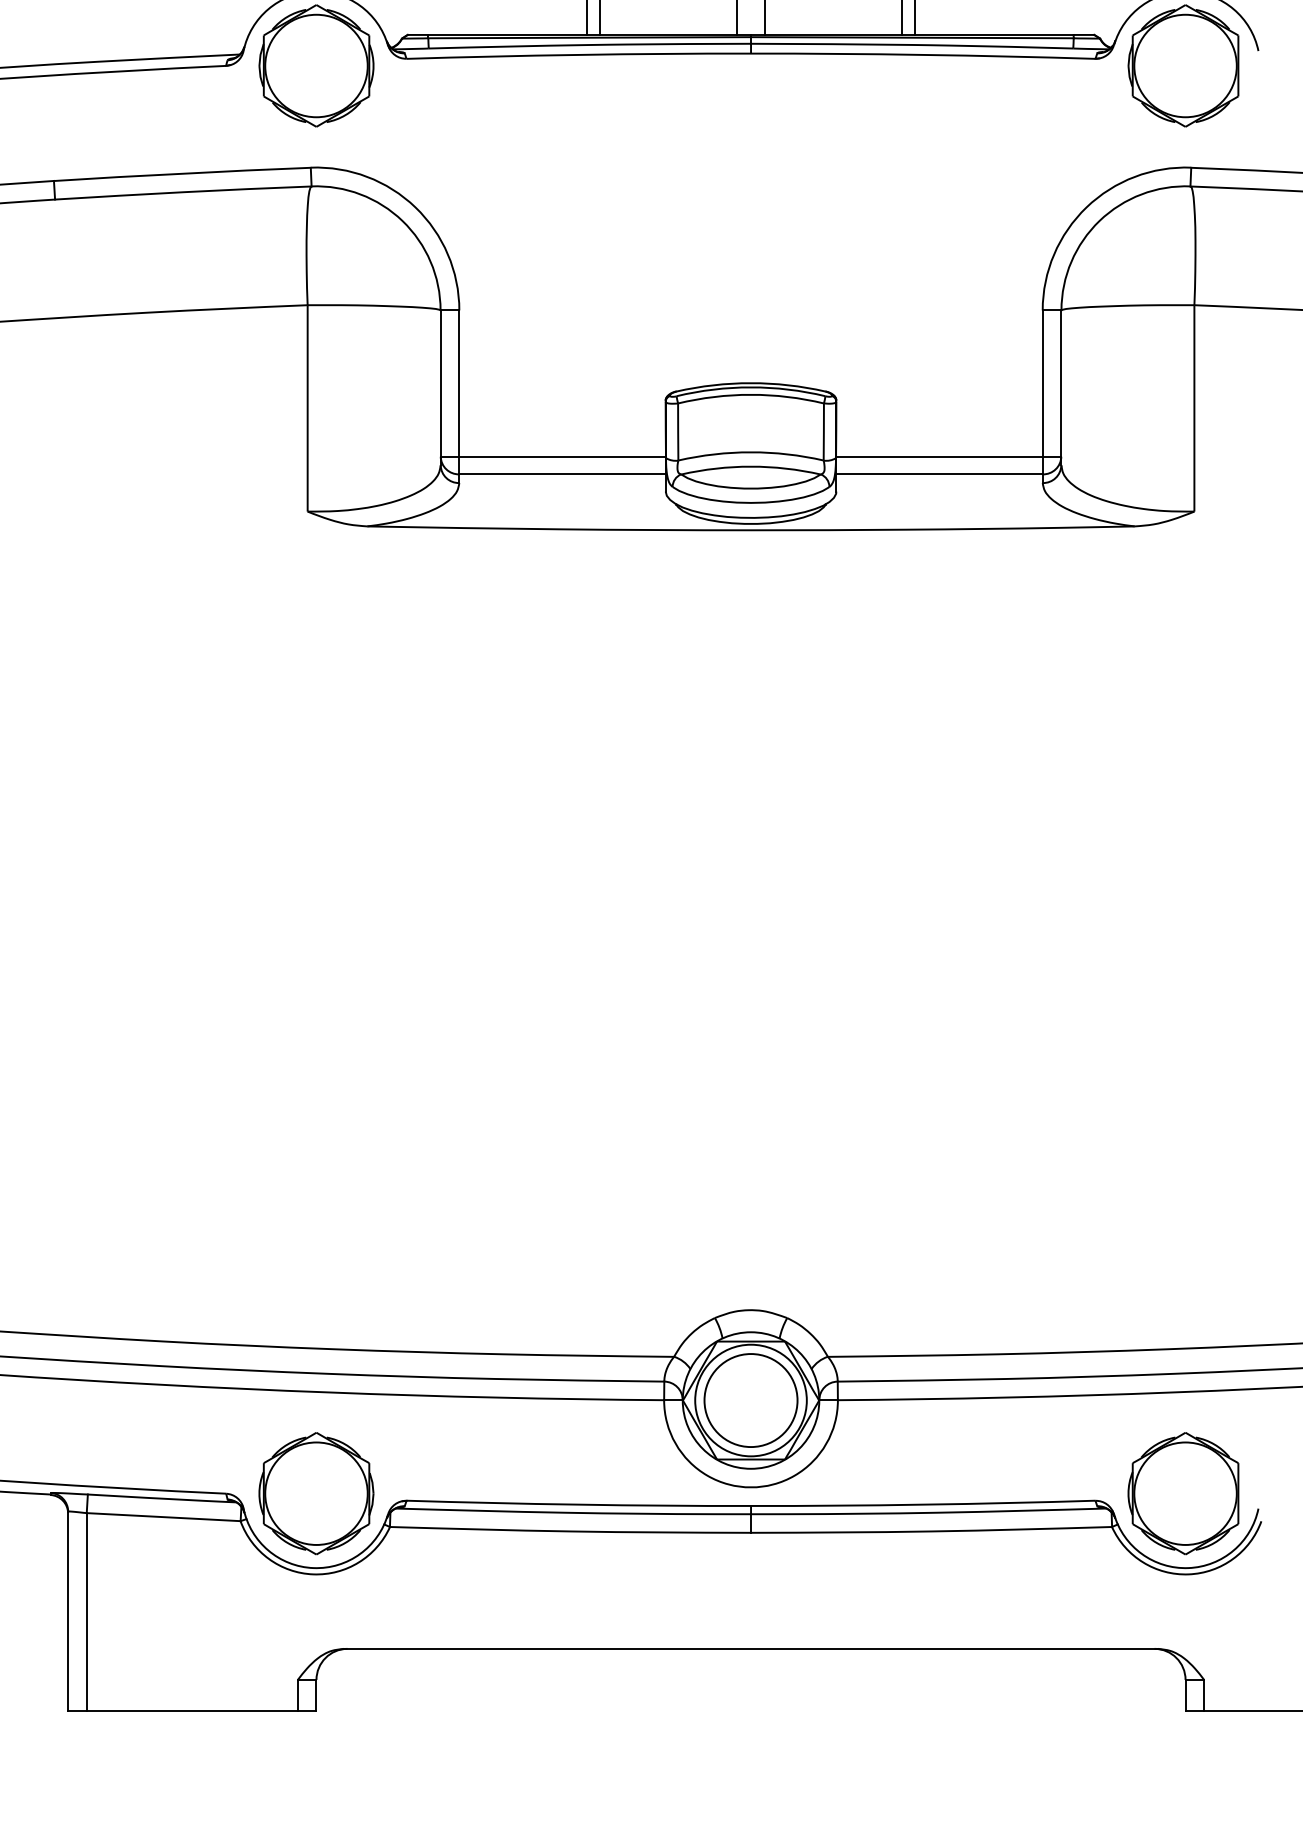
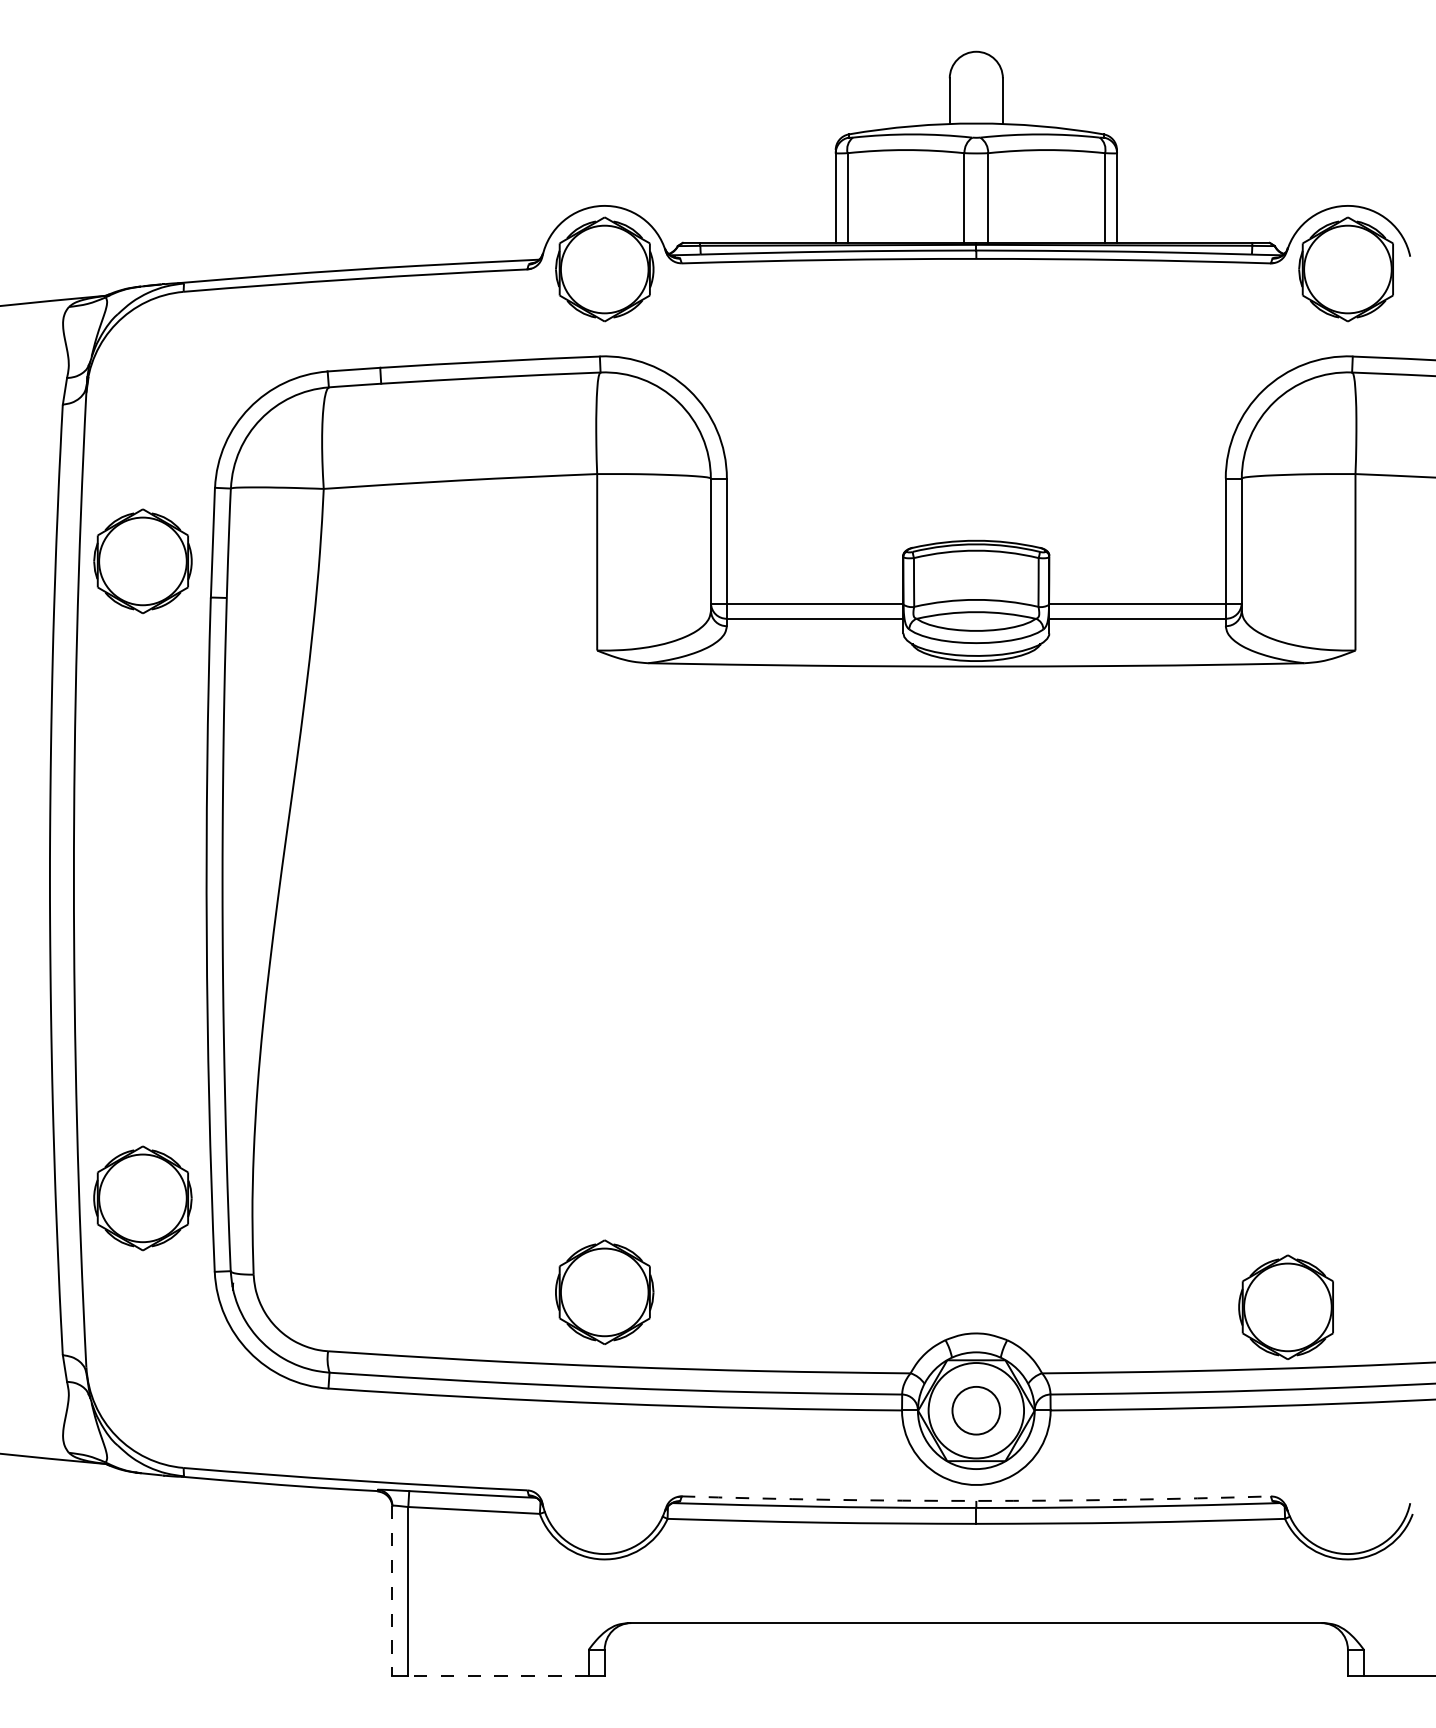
circle: (751, 1400) -> (976, 1410), size x0.6
part: (316, 1492) -> (604, 1291), moved
part: (1182, 1492) -> (1285, 1306), moved
arc: (751, 1505) -> (976, 1500), solid -> dashed
line: (68, 1611) -> (392, 1591), solid -> dashed
line: (192, 1711) -> (498, 1676), solid -> dashed

